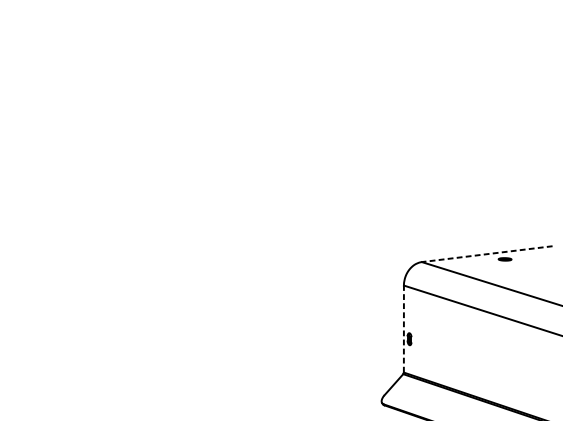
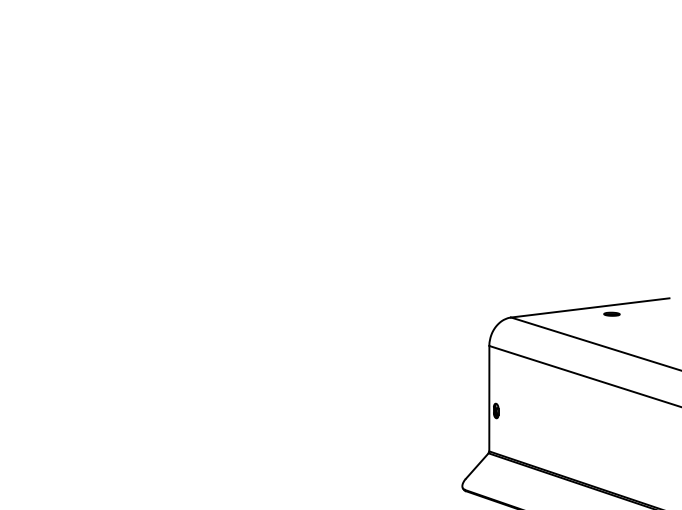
line: (487, 253) -> (590, 307), dashed -> solid
line: (404, 328) -> (489, 398), dashed -> solid

